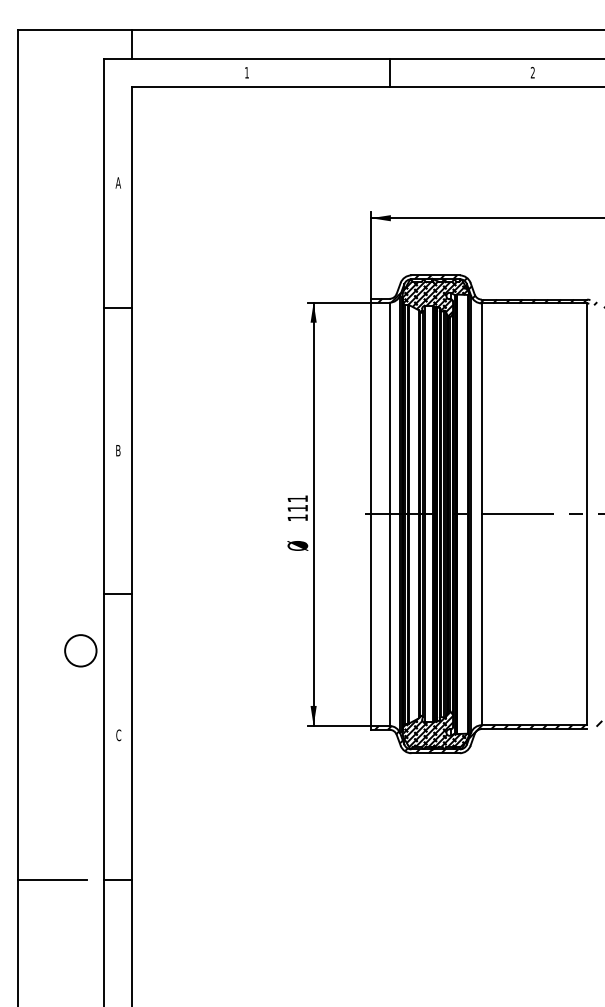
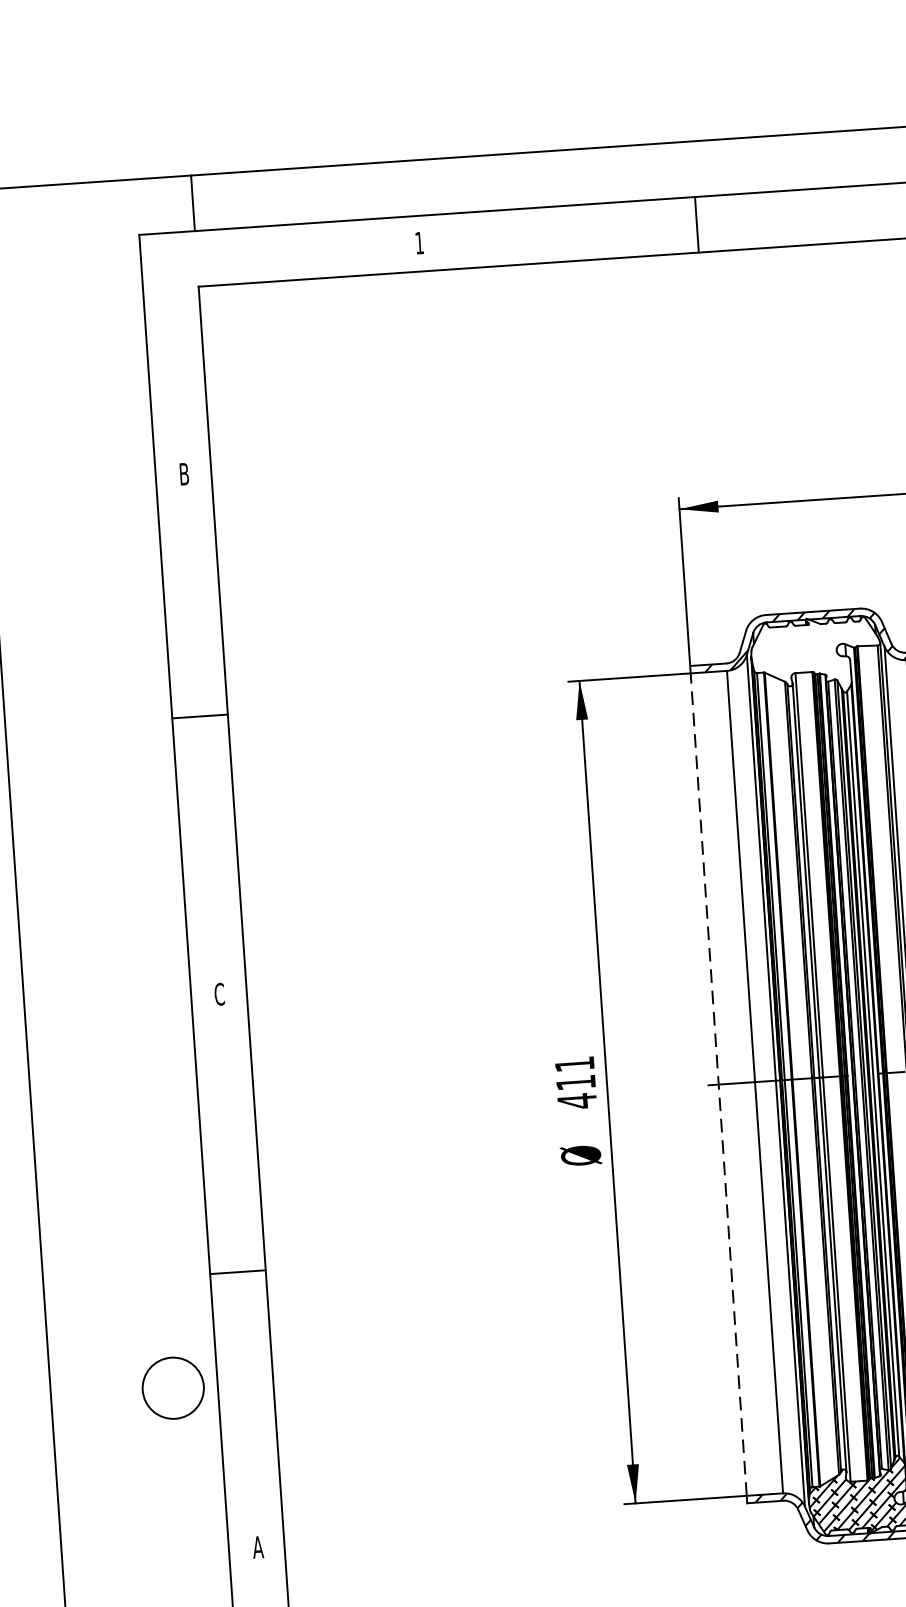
text: (118, 182) -> (184, 473), A -> B
hatch: (434, 297) -> (813, 654), removed
text: (117, 450) -> (217, 994), B -> C
line: (370, 514) -> (718, 1084), solid -> dashed
text: (297, 517) -> (576, 1100), 111 -> 411
text: (118, 735) -> (257, 1547), C -> A

